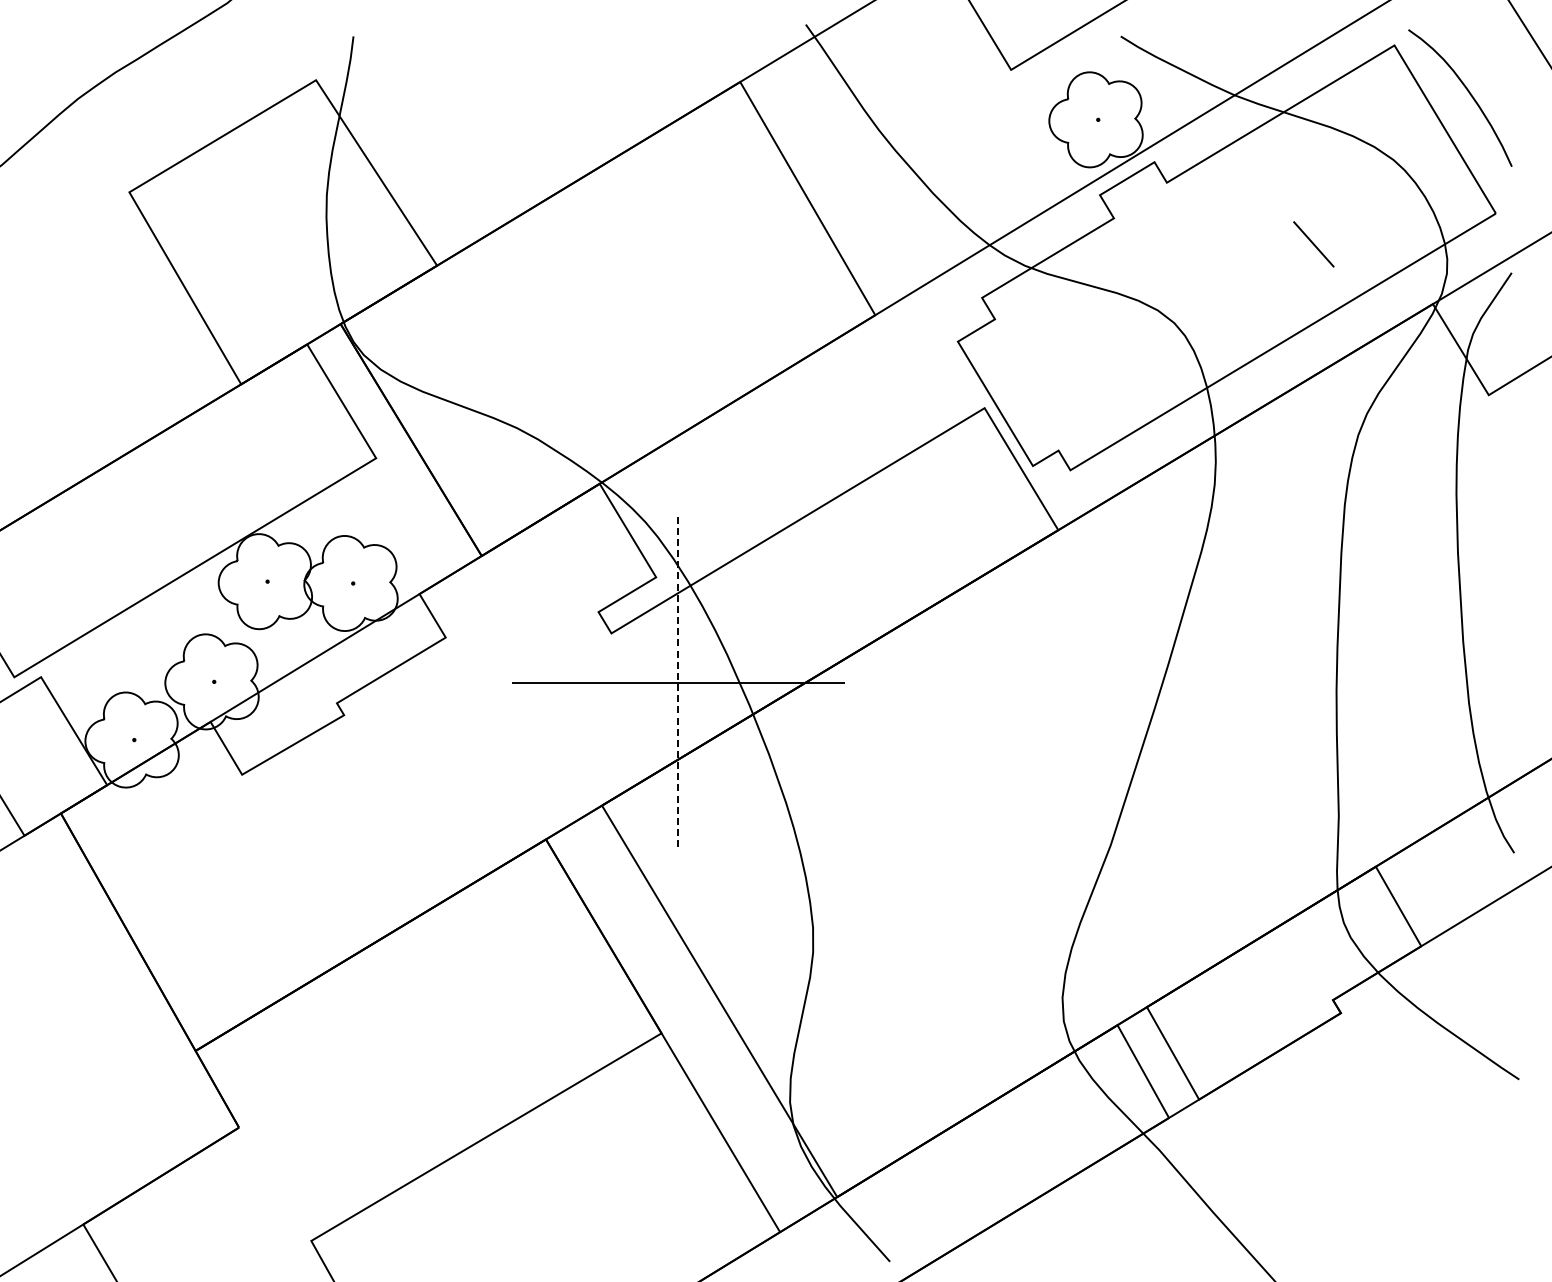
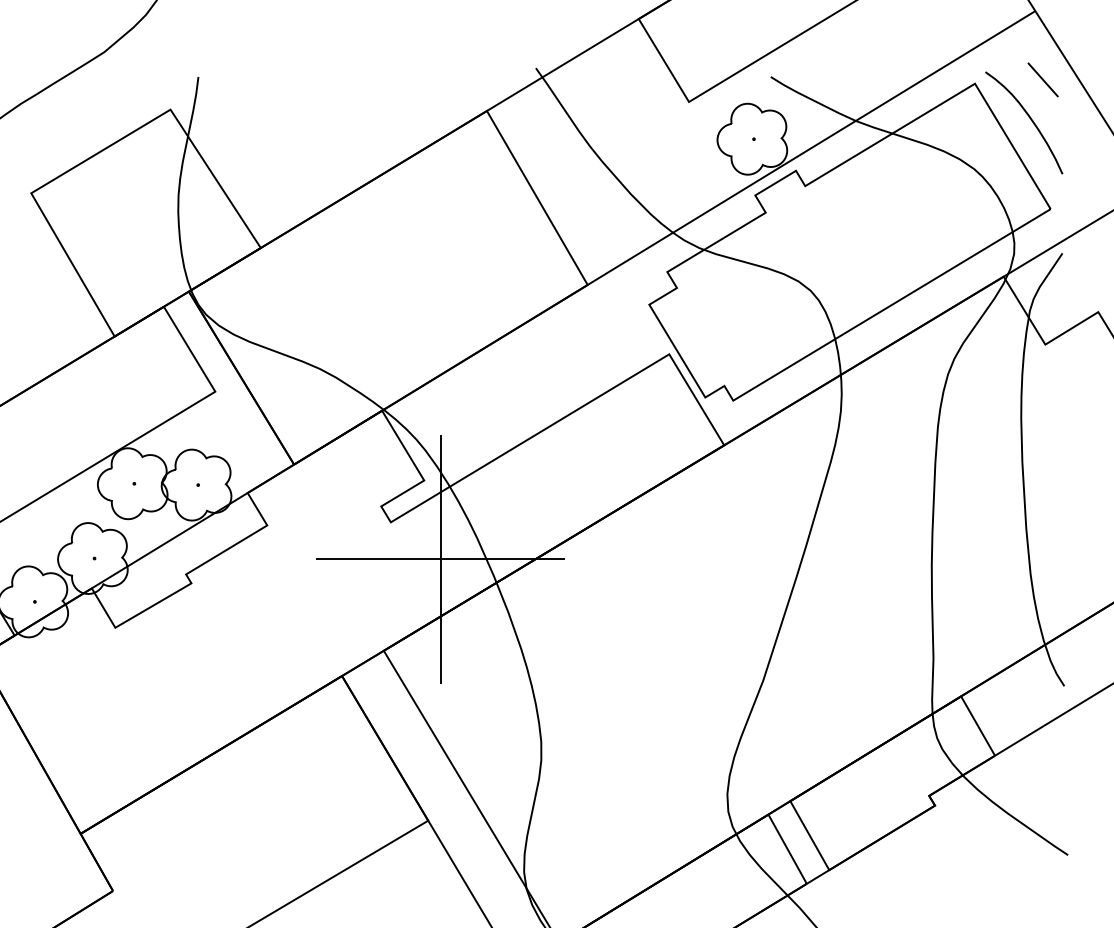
line: (1313, 244) -> (1042, 80), moved
line: (678, 683) -> (440, 559), dashed -> solid

